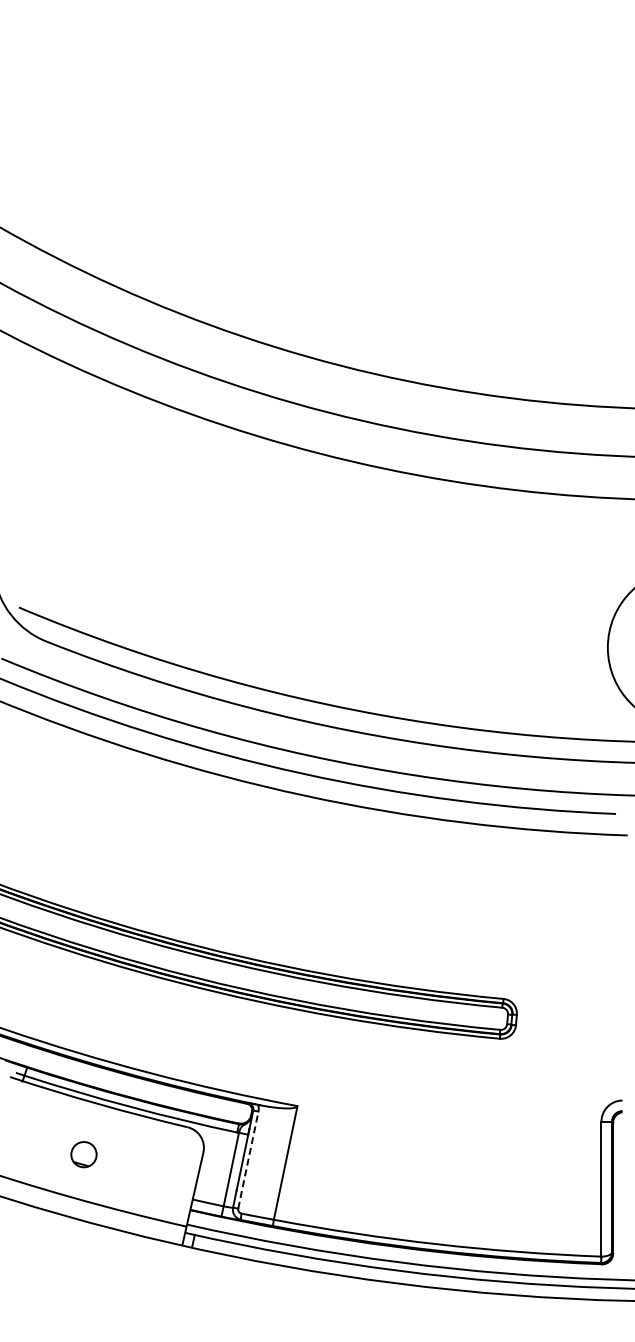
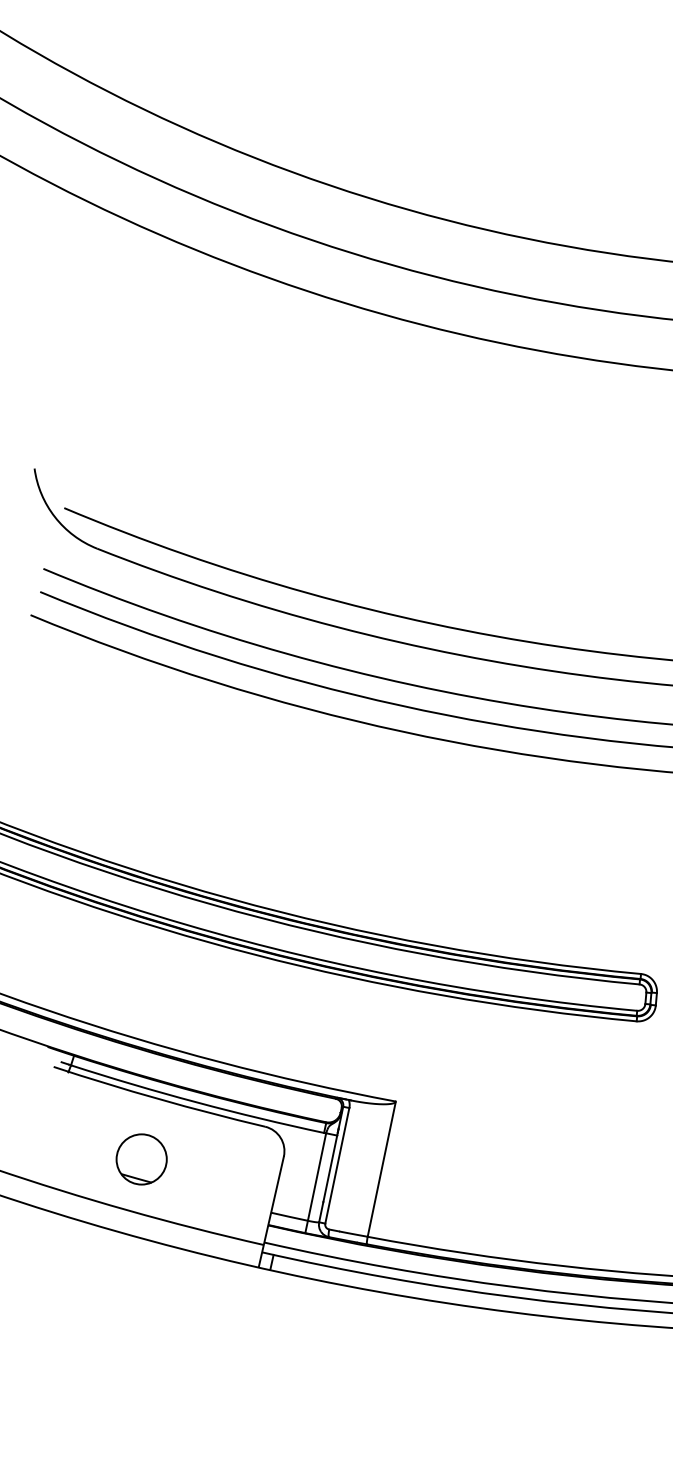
part: (83, 1154) -> (141, 1159), size x1.67
line: (248, 1160) -> (337, 1166), dashed -> solid

